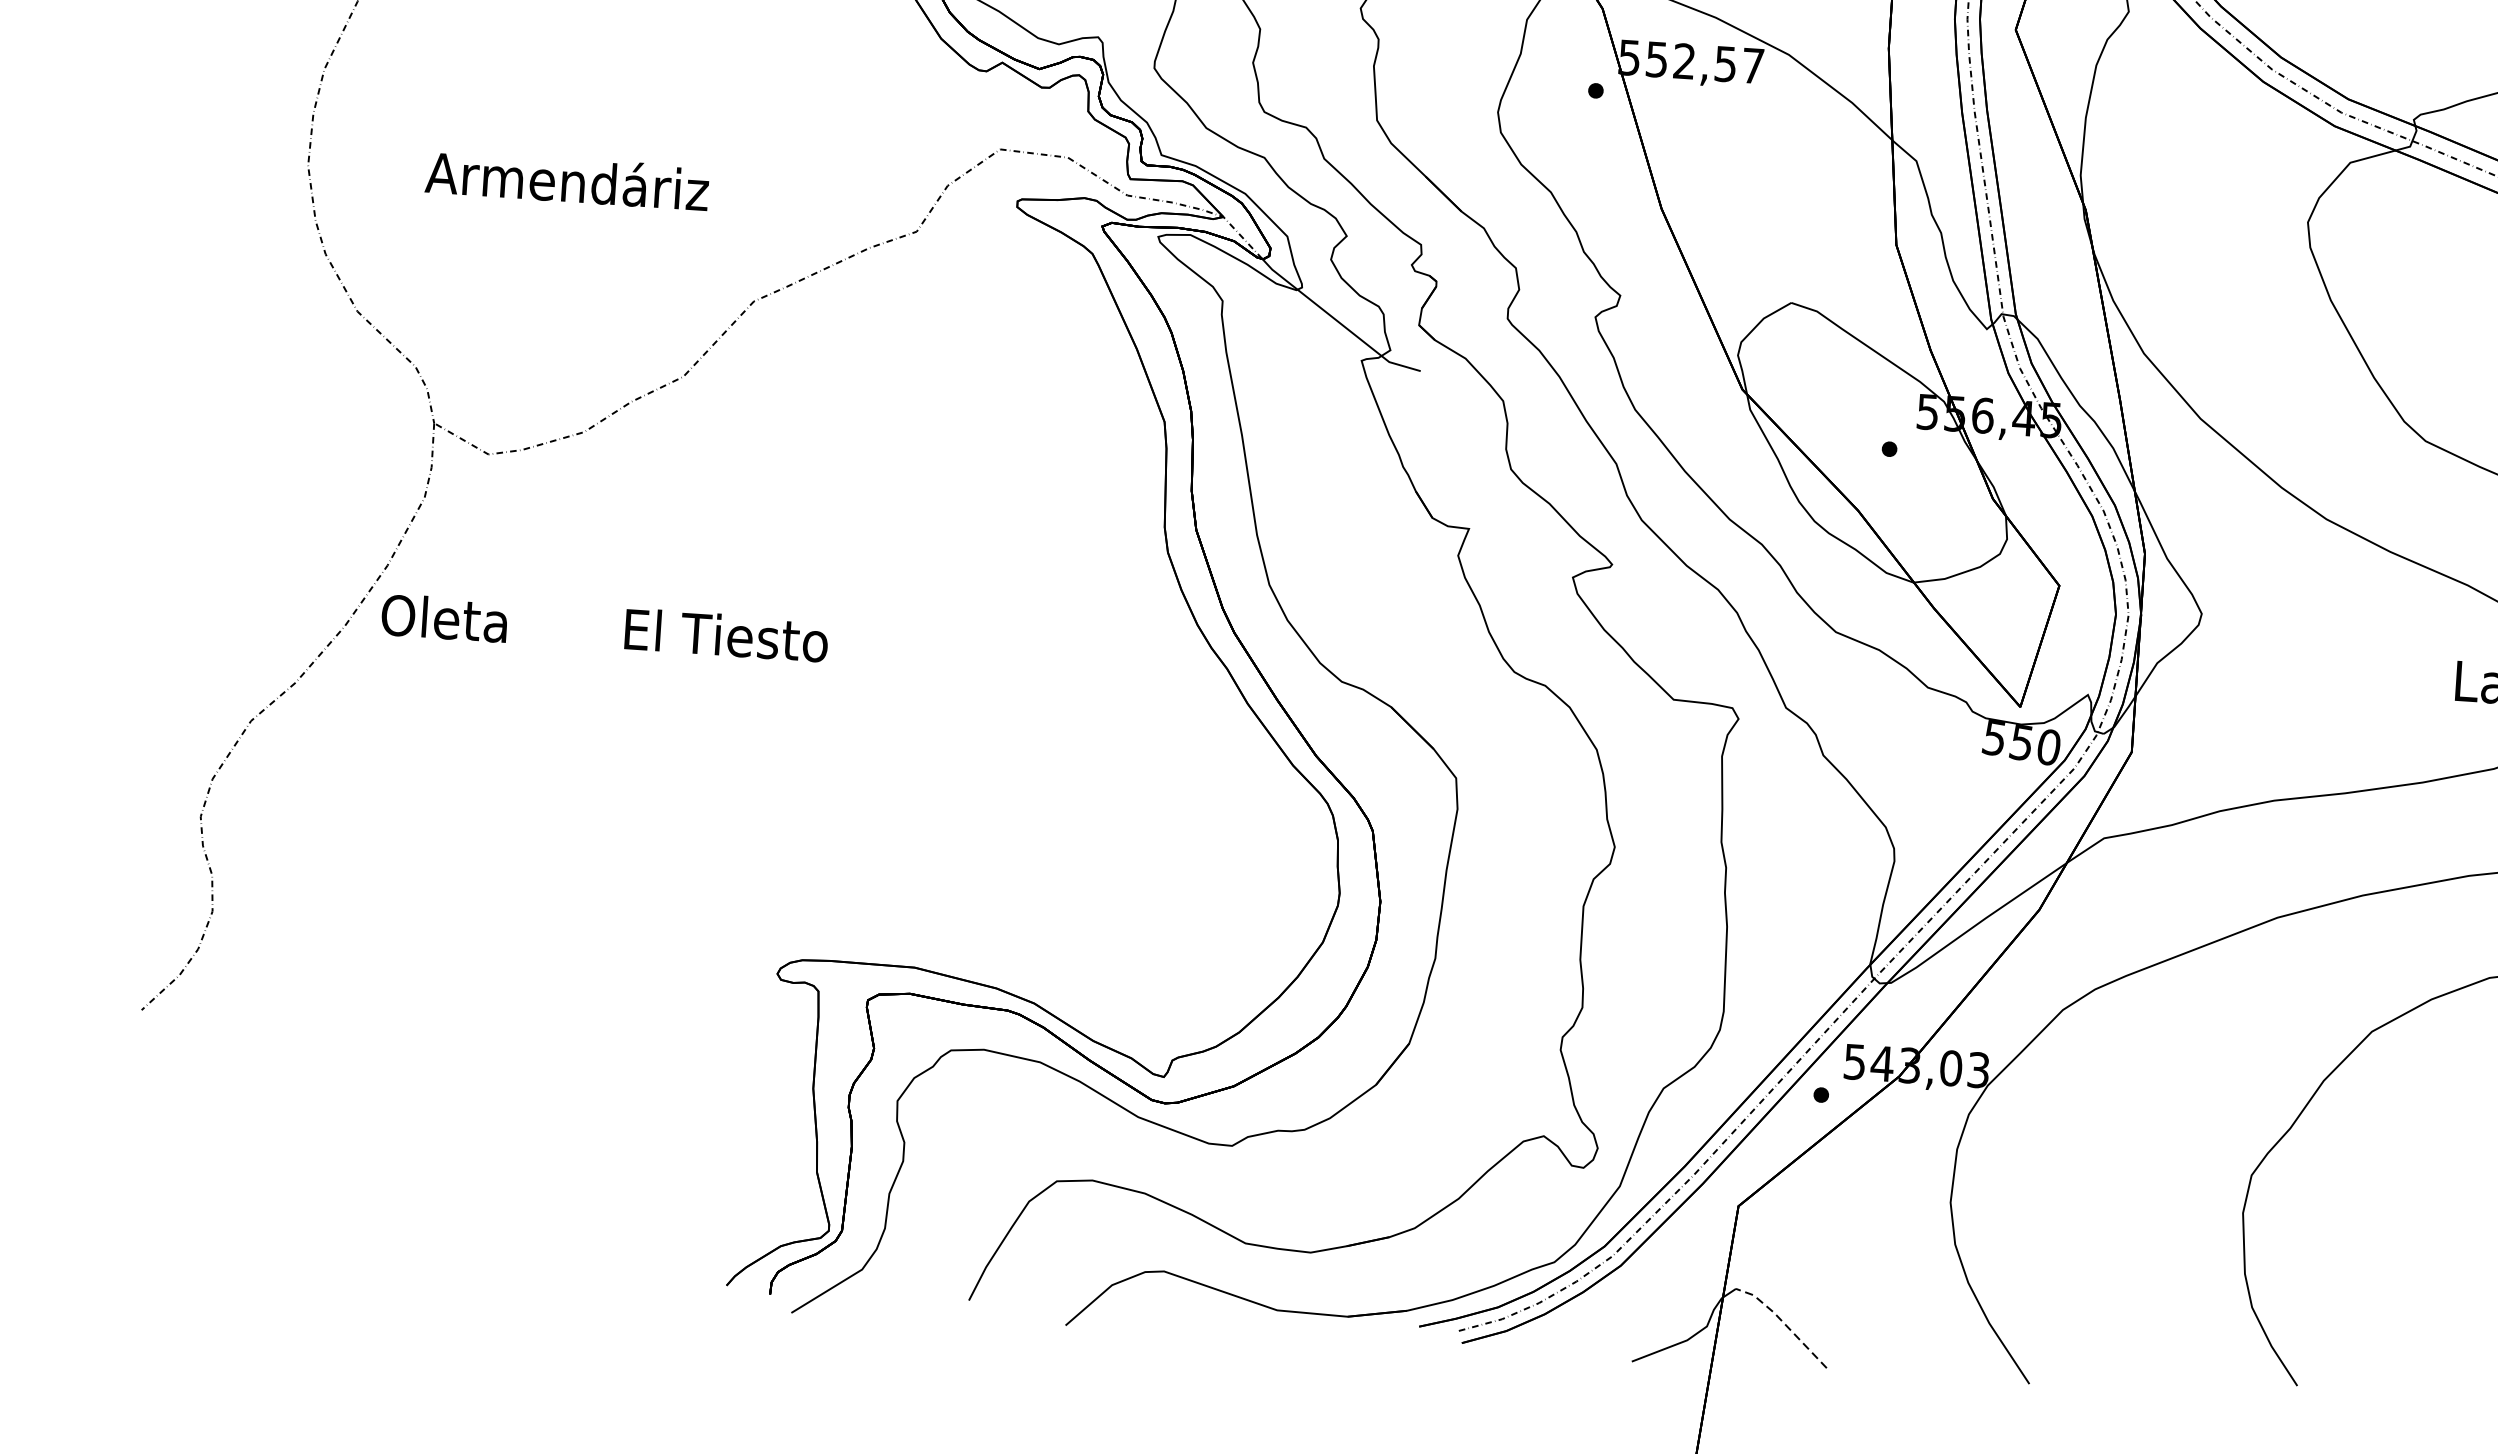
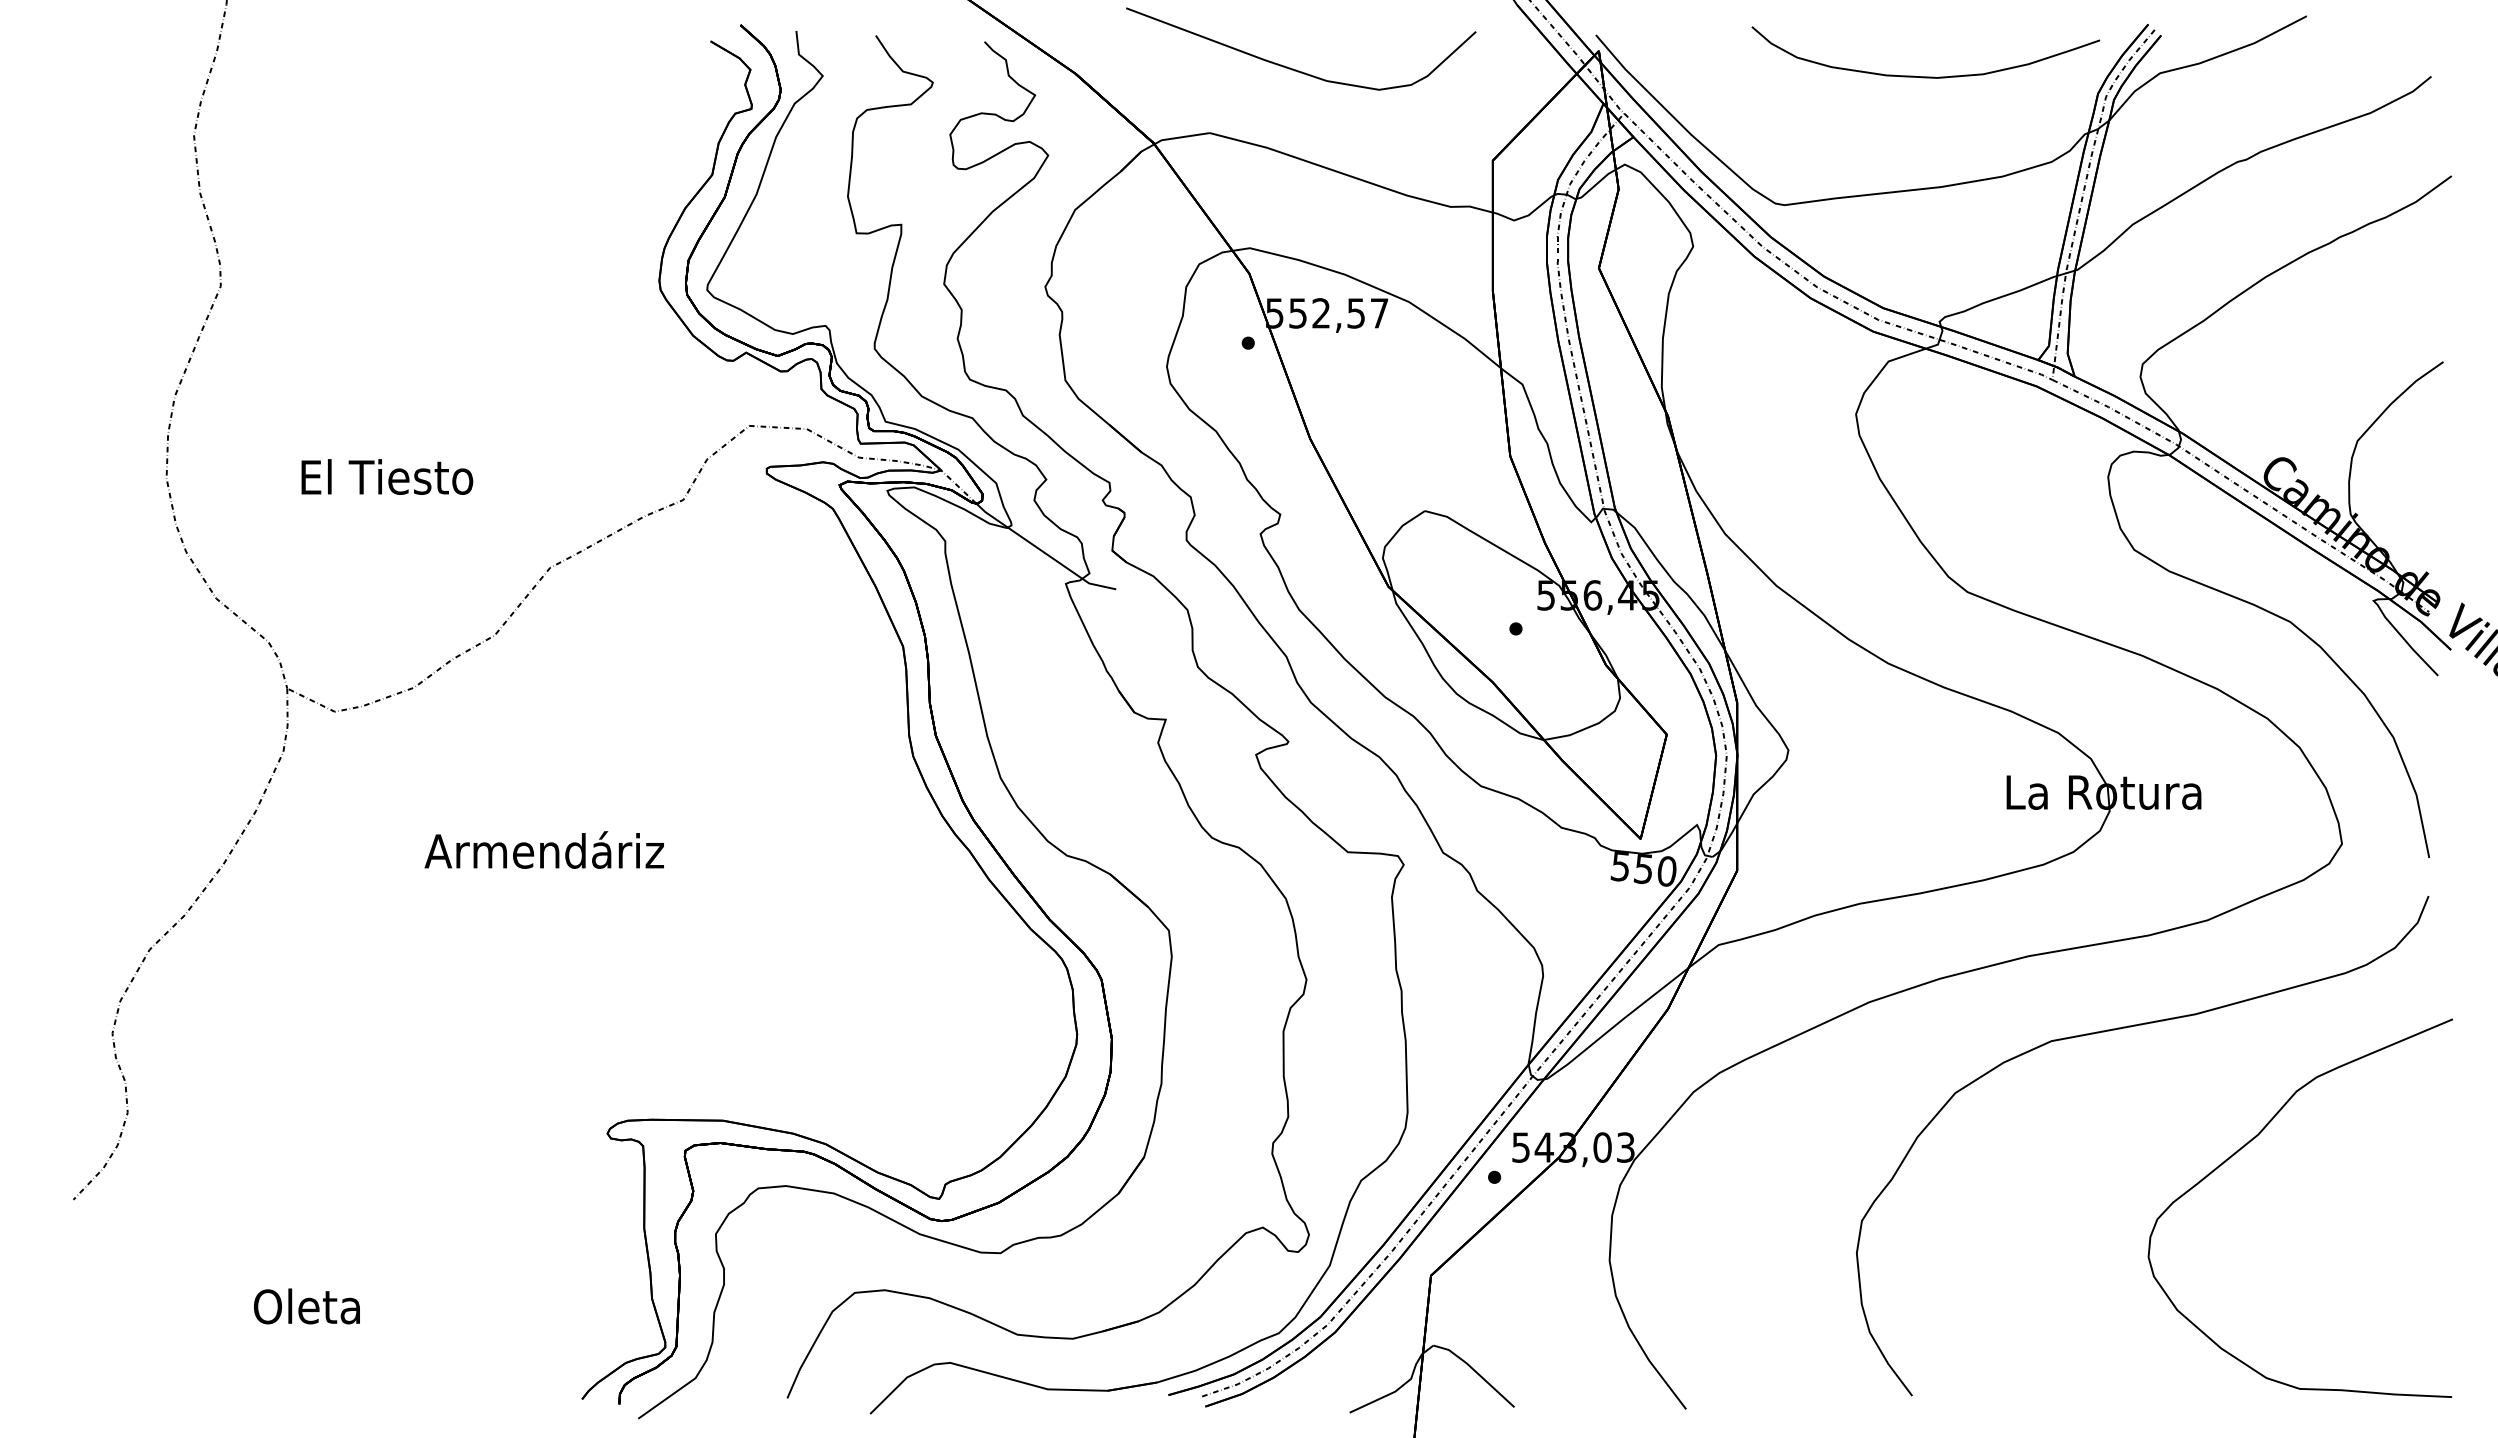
text: (566, 179) -> (385, 475), Armendáriz -> El Tiesto
text: (444, 618) -> (306, 1306), moved
text: (724, 633) -> (543, 849), El Tiesto -> Armendáriz
line: (1783, 1322) -> (1475, 1371), dashed -> solid

